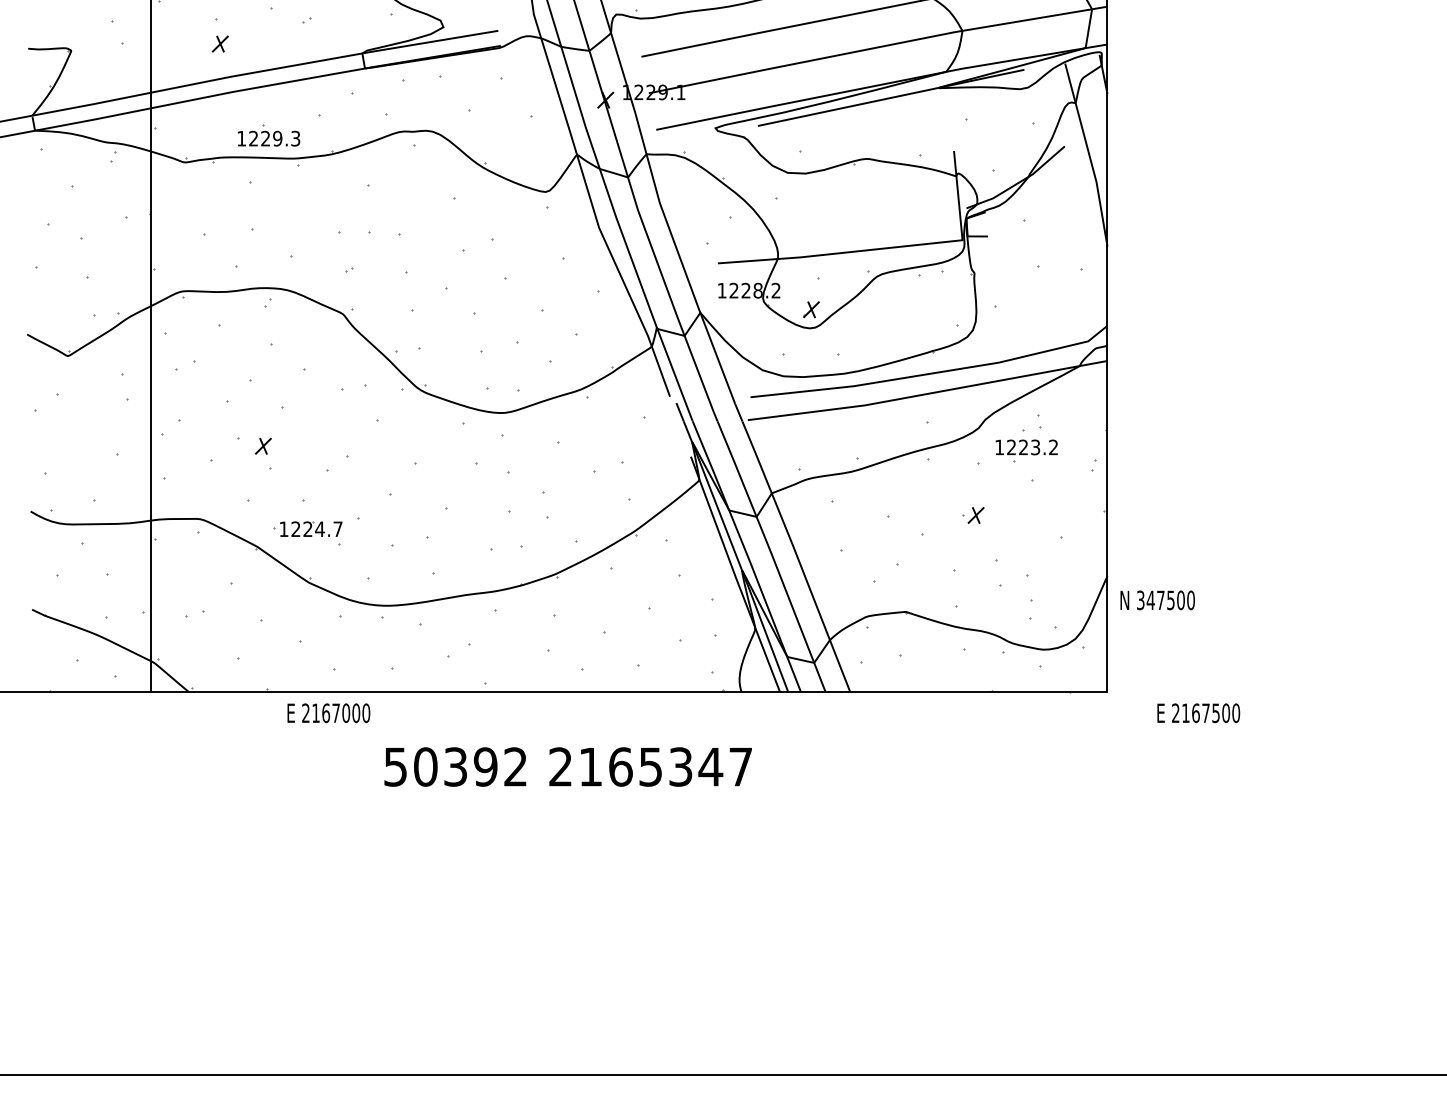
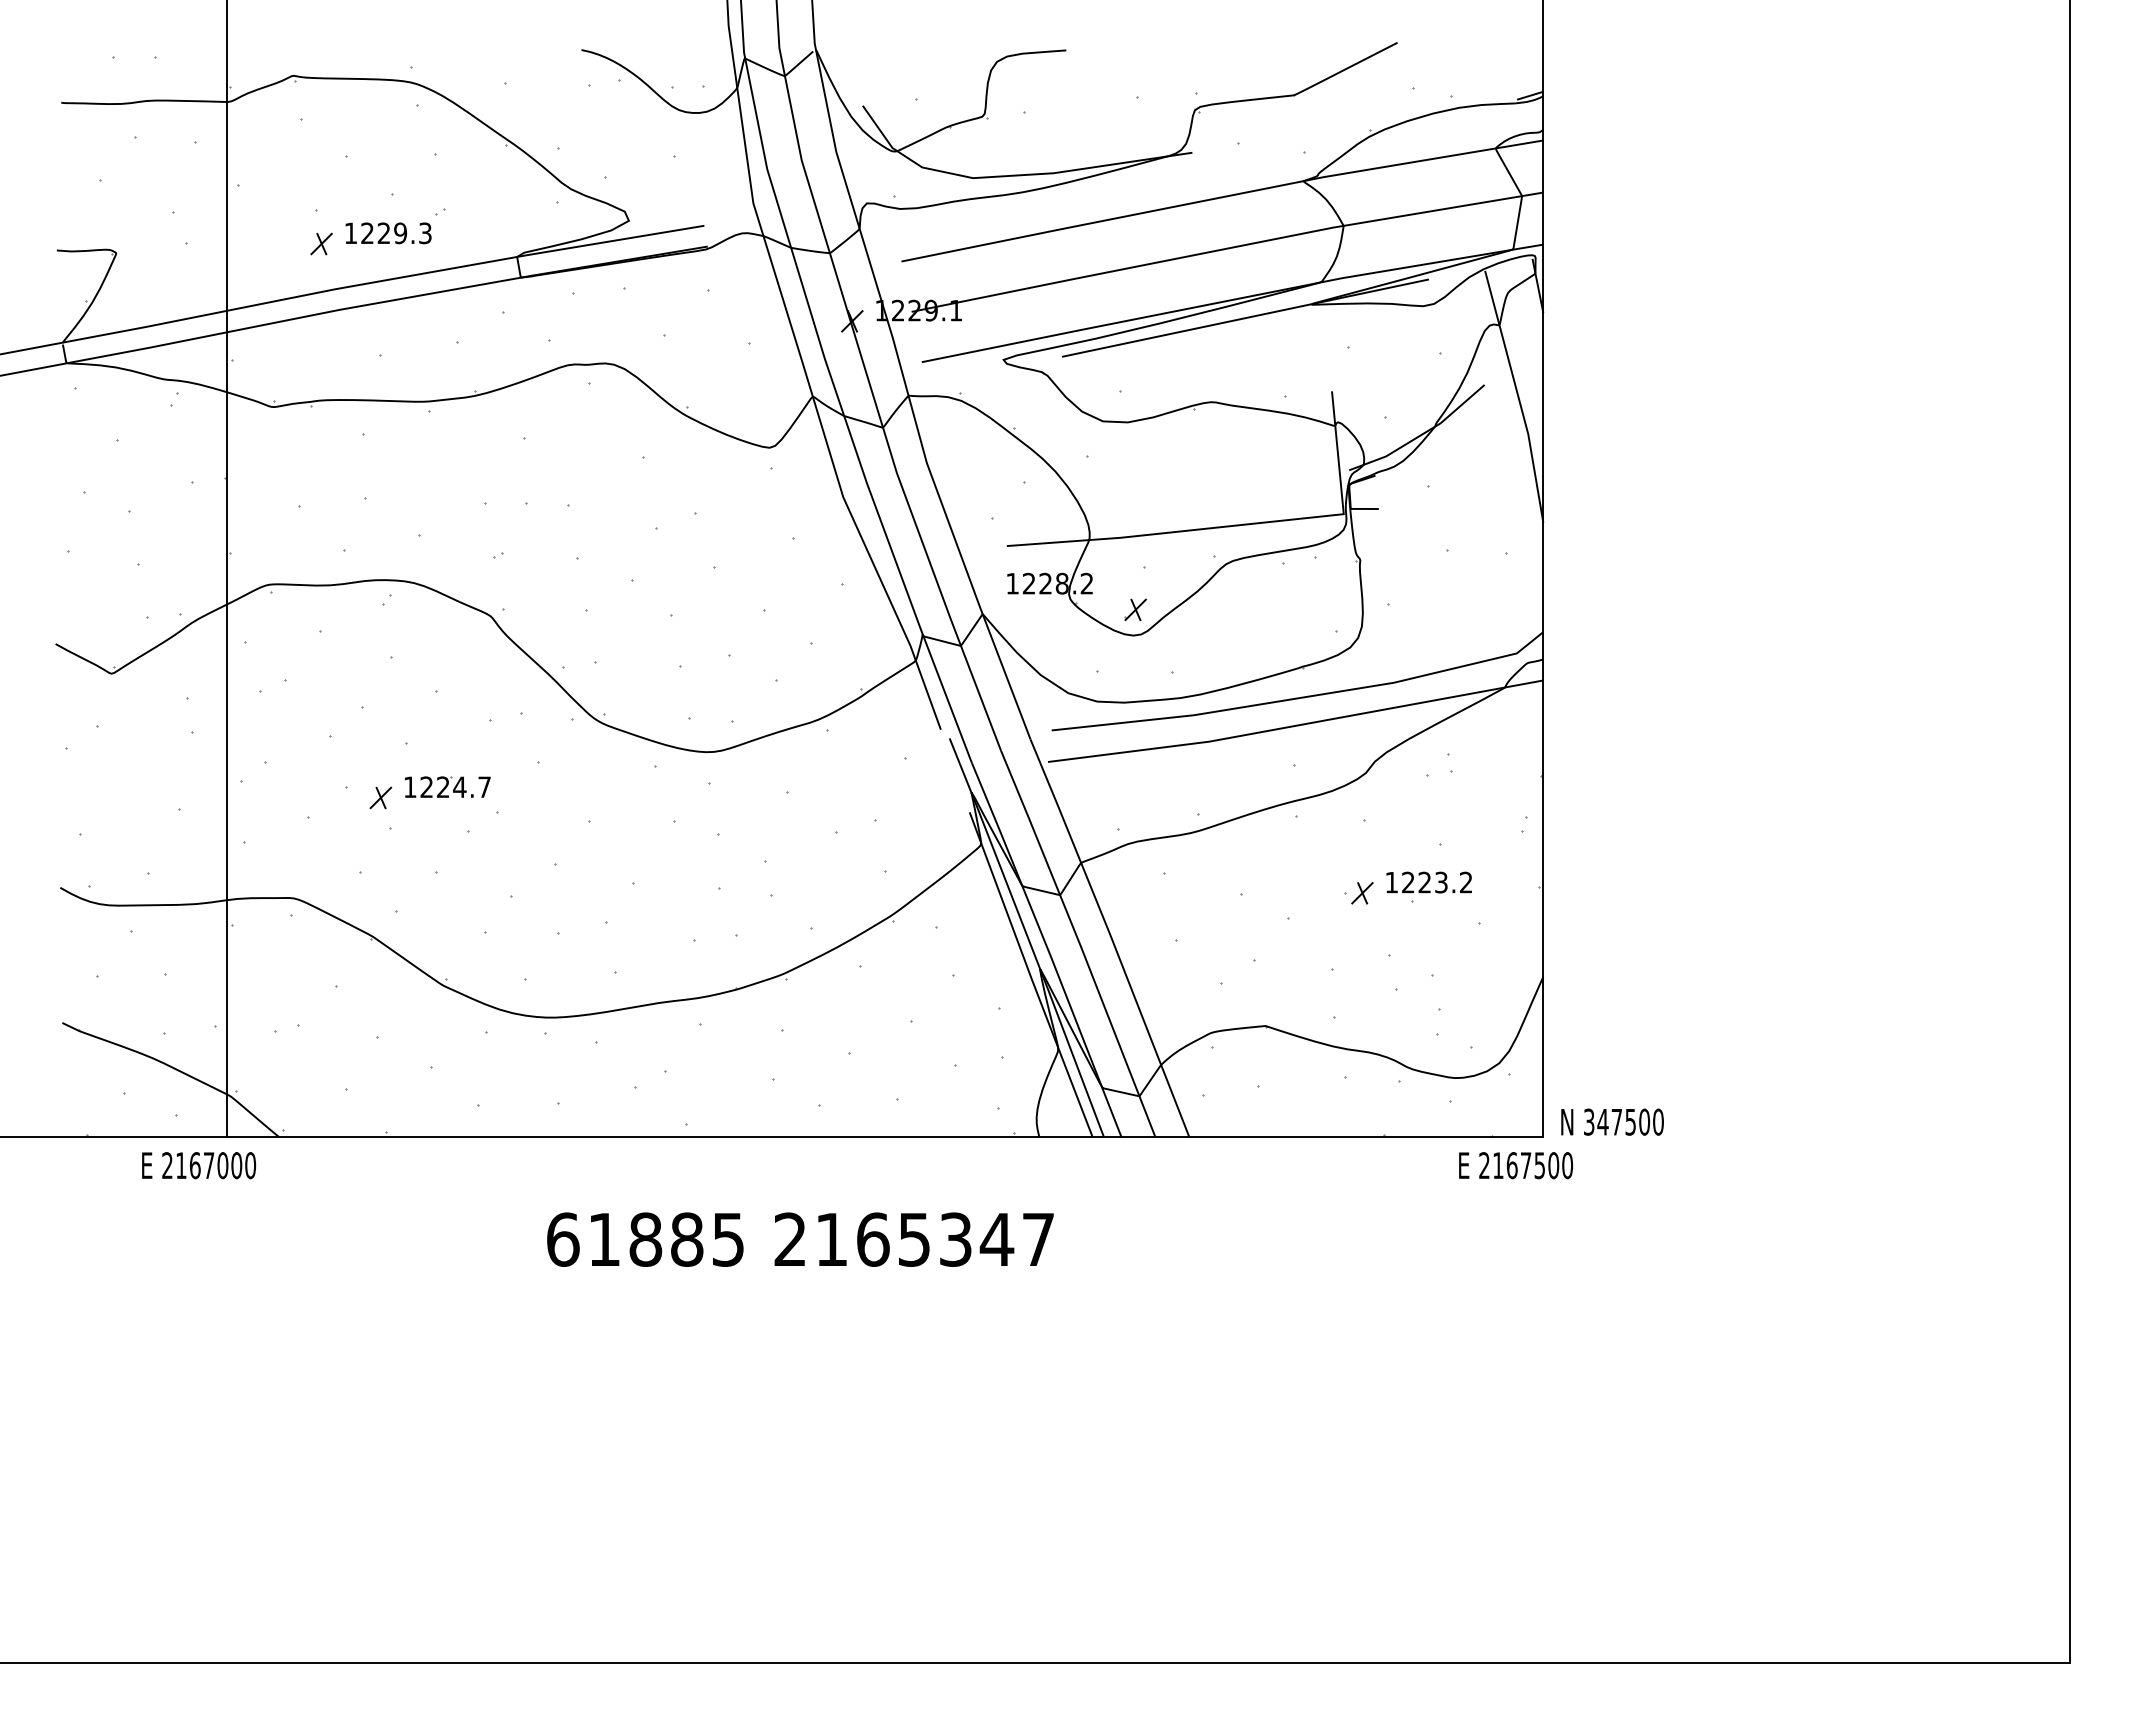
text: (268, 138) -> (388, 233), moved
part: (1026, 450) -> (1428, 886), moved
part: (311, 528) -> (447, 786), moved
text: (1157, 599) -> (1612, 1121), moved
text: (329, 713) -> (199, 1165), moved
text: (1199, 713) -> (1516, 1165), moved
text: (455, 766) -> (645, 1239), 50392 -> 61885

